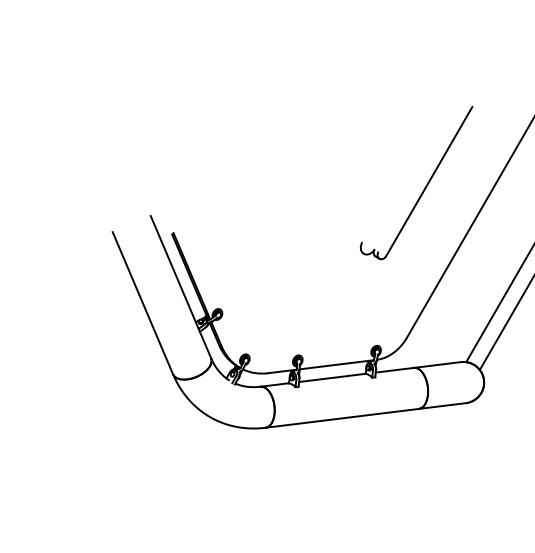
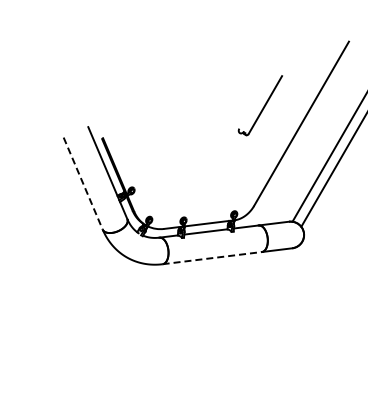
part: (416, 182) -> (260, 105), size x0.6
line: (143, 304) -> (83, 184), solid -> dashed
line: (342, 418) -> (212, 258), solid -> dashed

